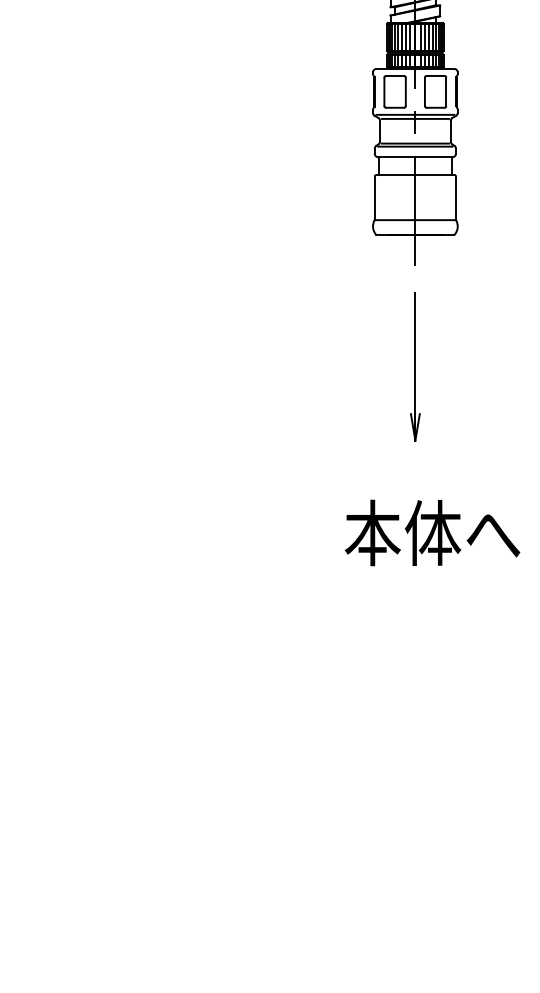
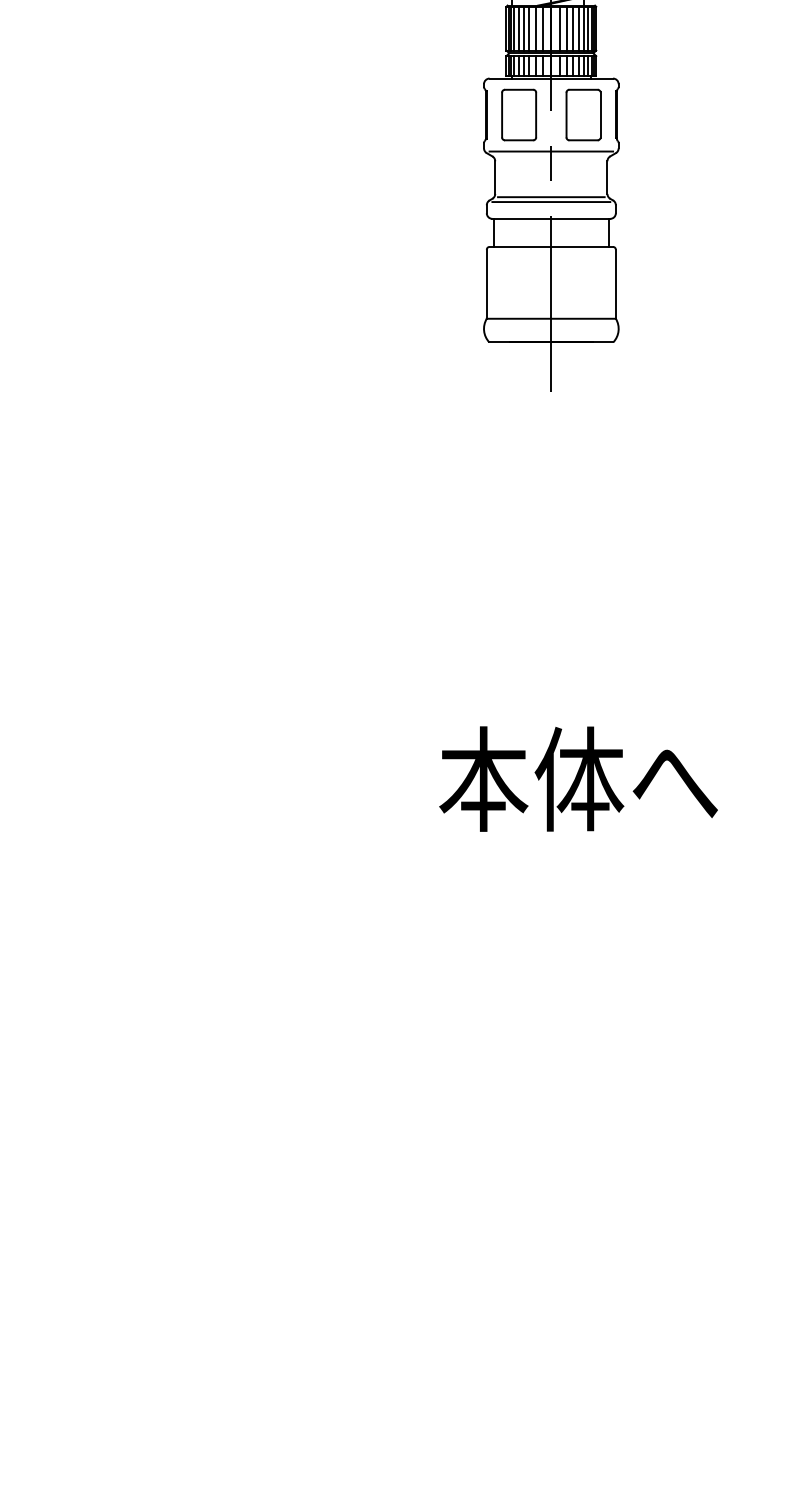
line: (414, 118) -> (549, 157), removed
part: (415, 366) -> (551, 551), removed
text: (432, 532) -> (578, 778), moved

